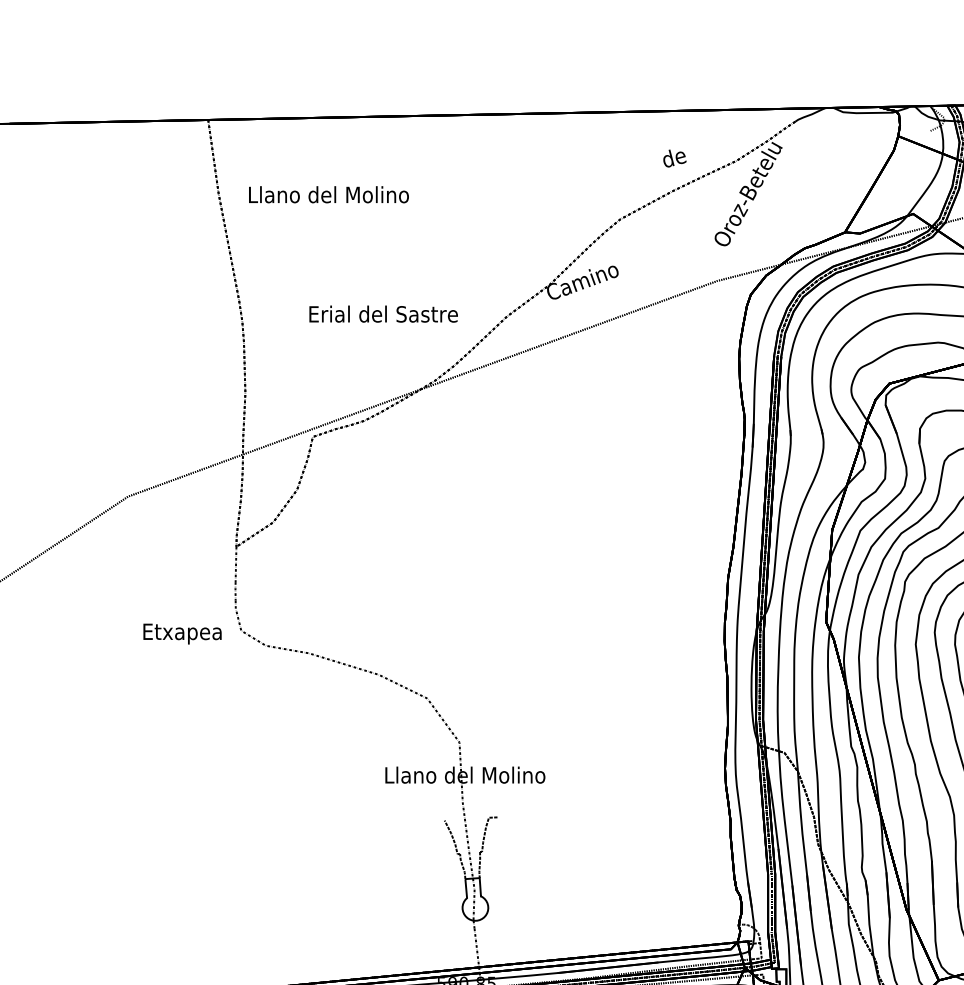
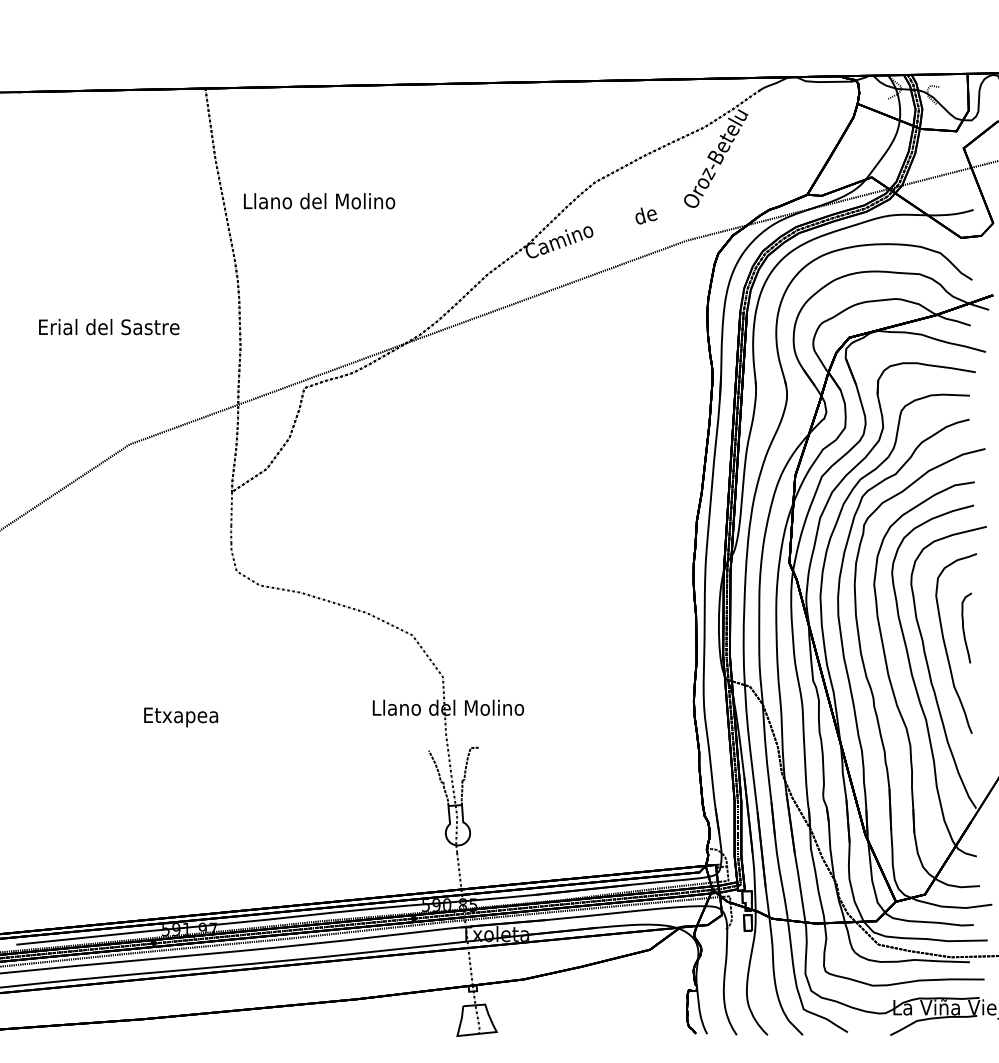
text: (674, 158) -> (646, 215), moved
text: (328, 195) -> (319, 201), moved
text: (383, 314) -> (109, 327), moved
text: (182, 634) -> (181, 717), moved

